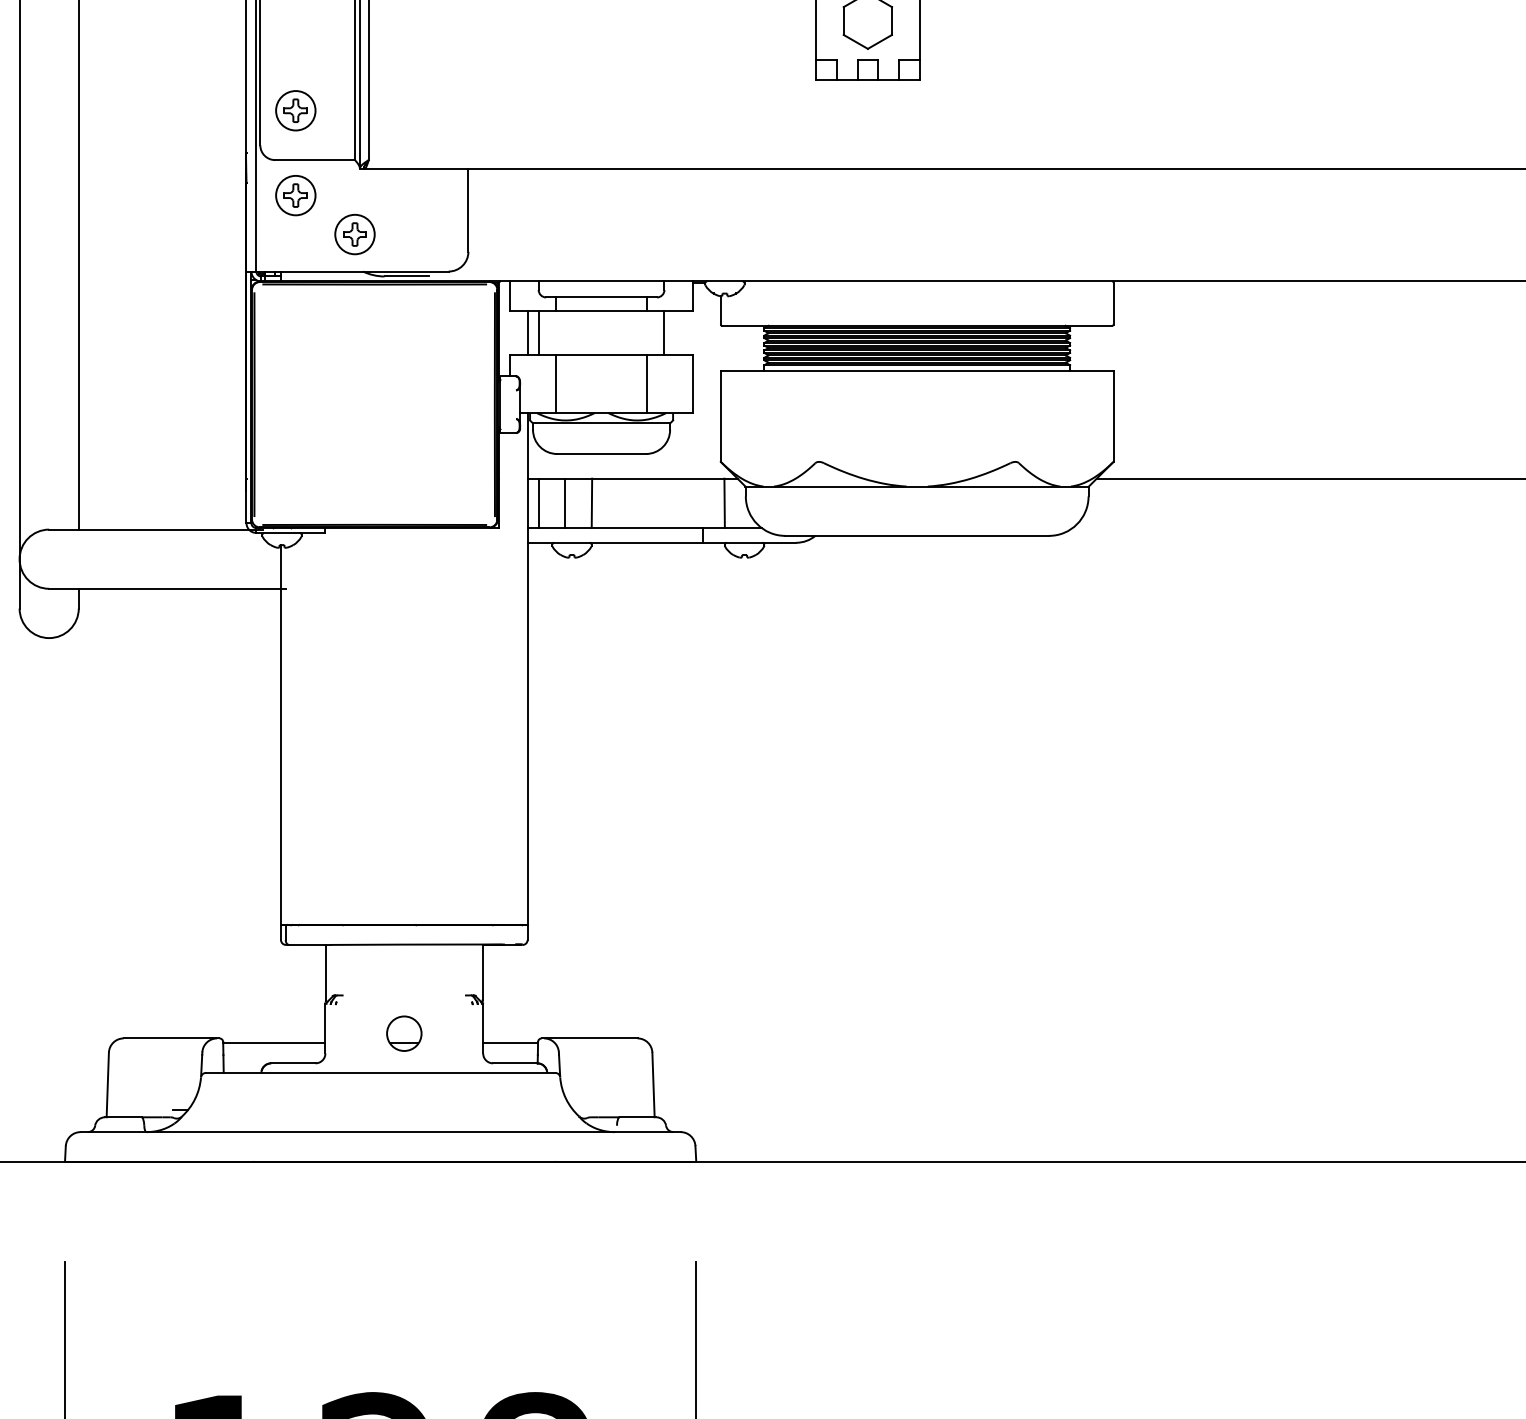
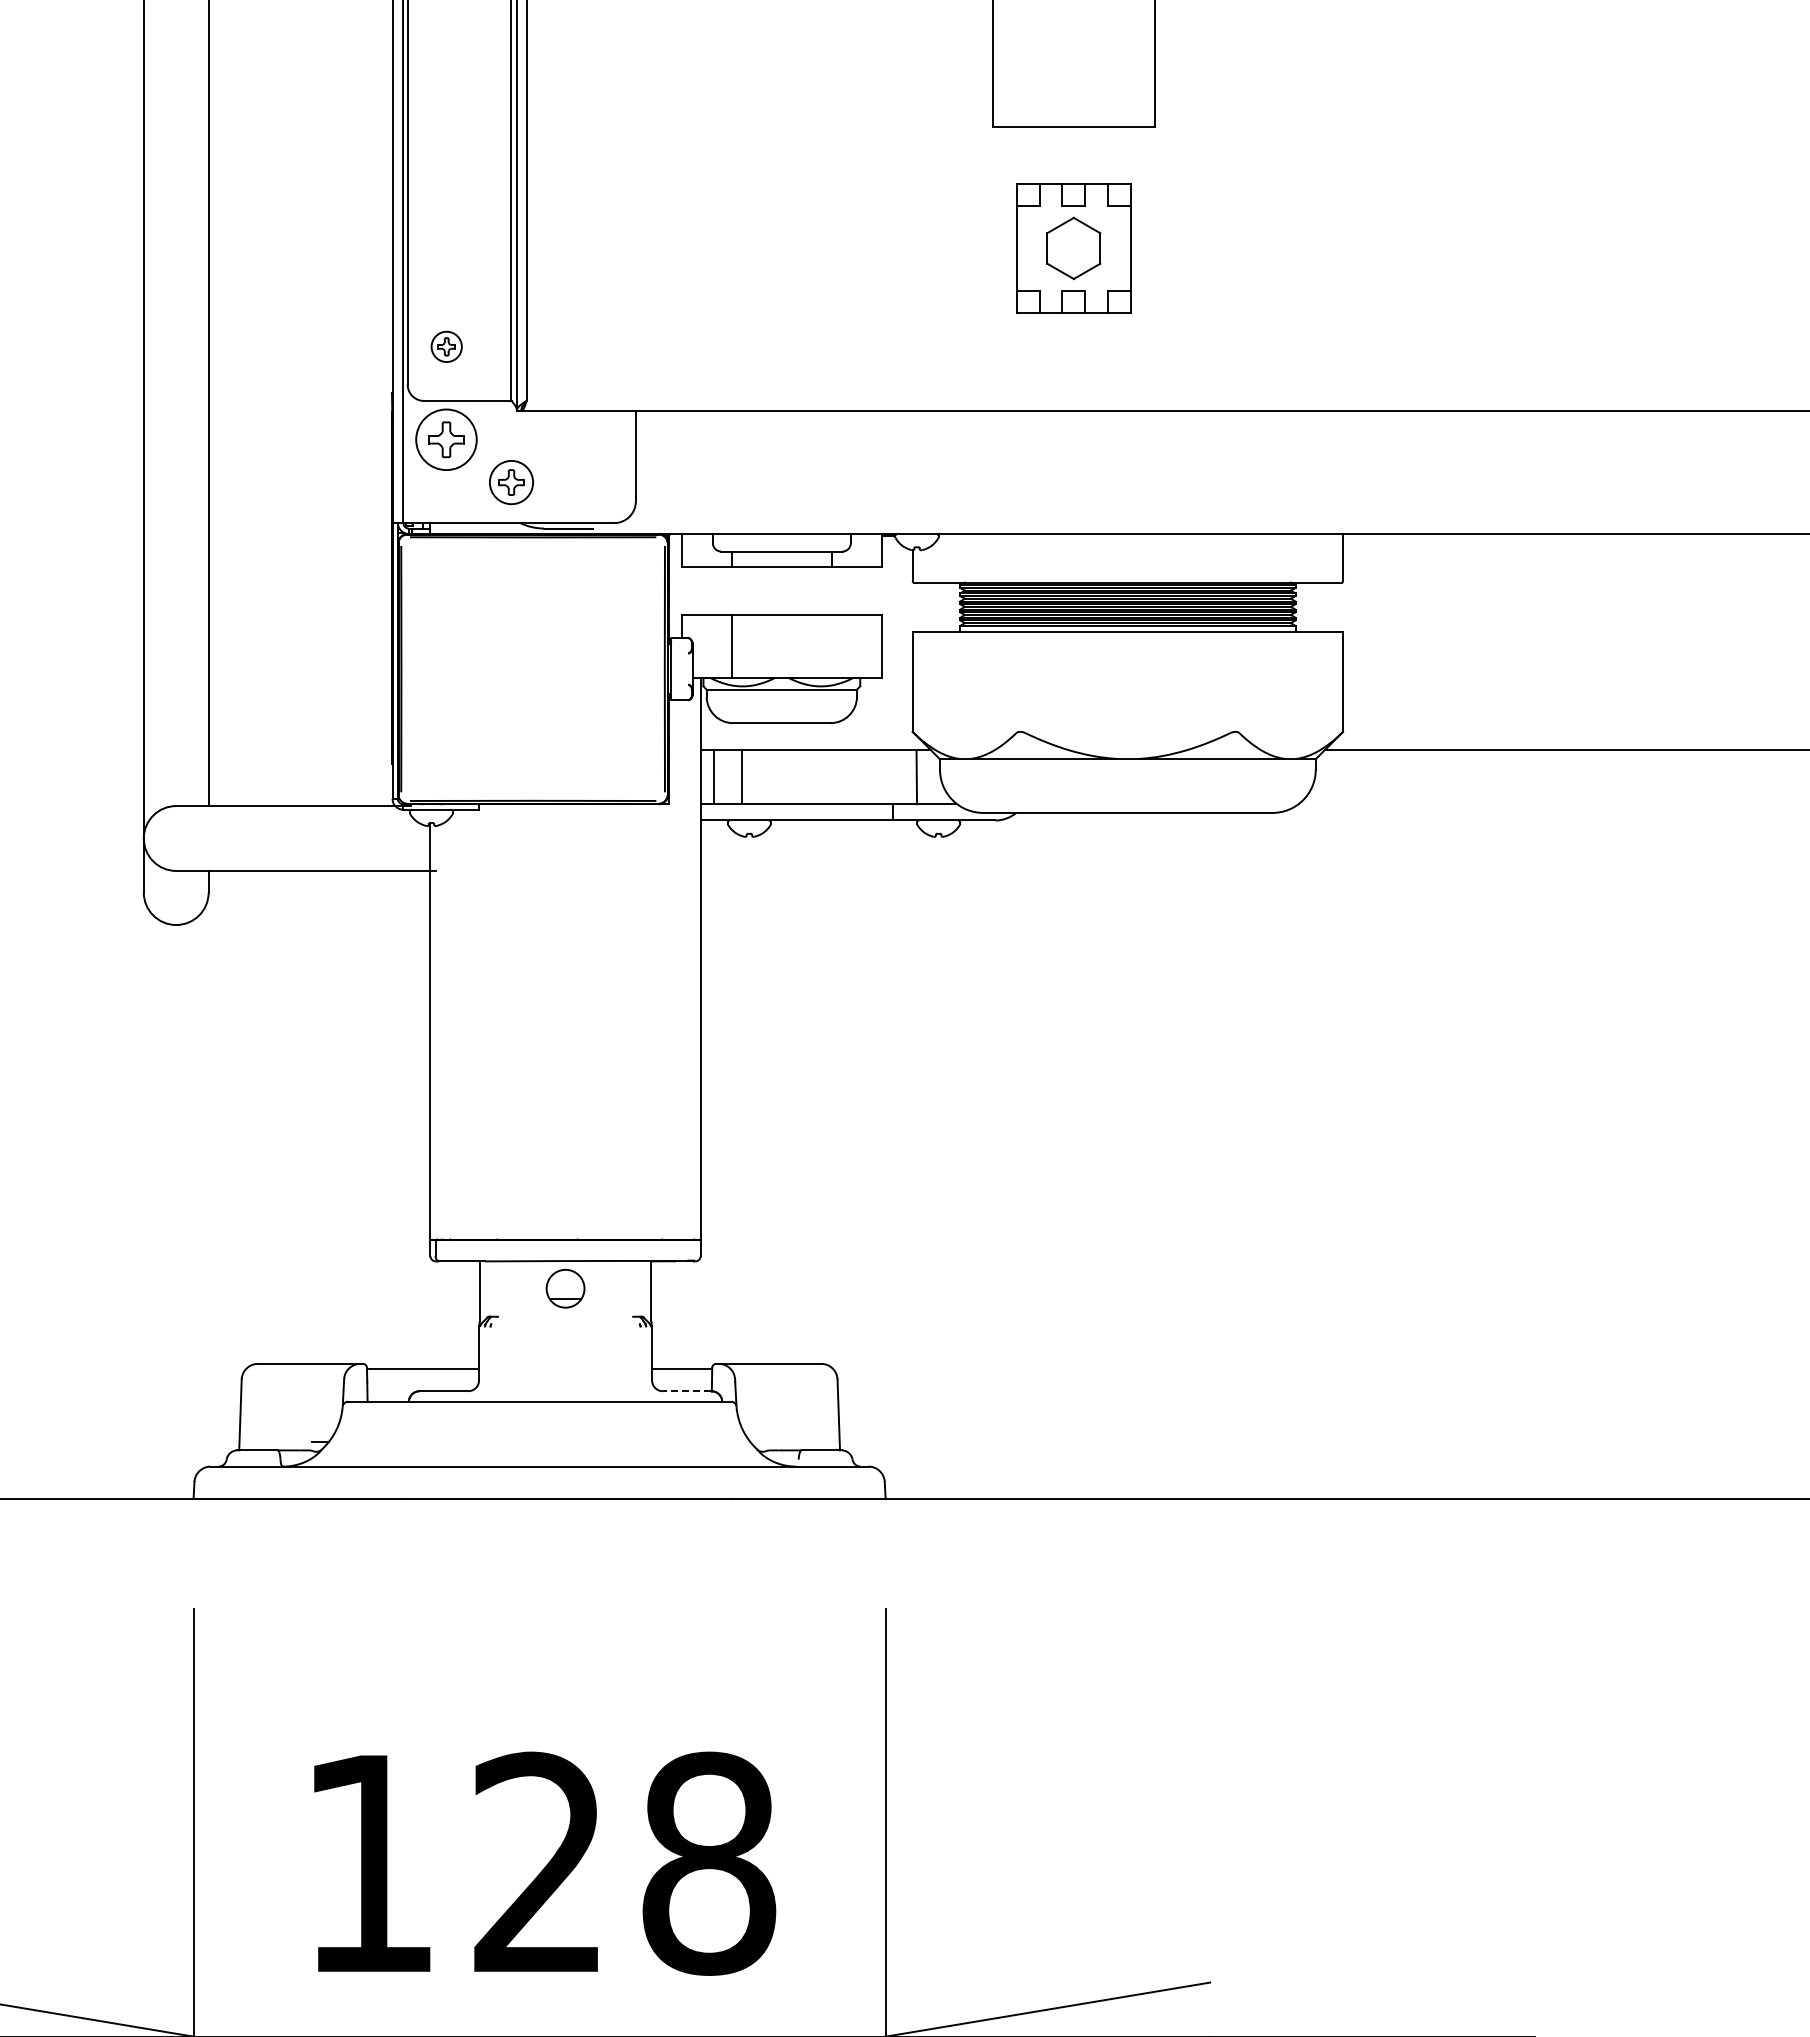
part: (295, 110) -> (446, 346), size x0.7
part: (295, 195) -> (446, 439), size x1.4
line: (527, 333) -> (700, 590), removed
line: (539, 333) -> (713, 590), removed
line: (664, 333) -> (850, 590), removed
line: (646, 384) -> (831, 646), removed
line: (592, 503) -> (771, 777), removed
part: (404, 1033) -> (565, 1288), moved
line: (514, 1063) -> (686, 1391), solid -> dashed

